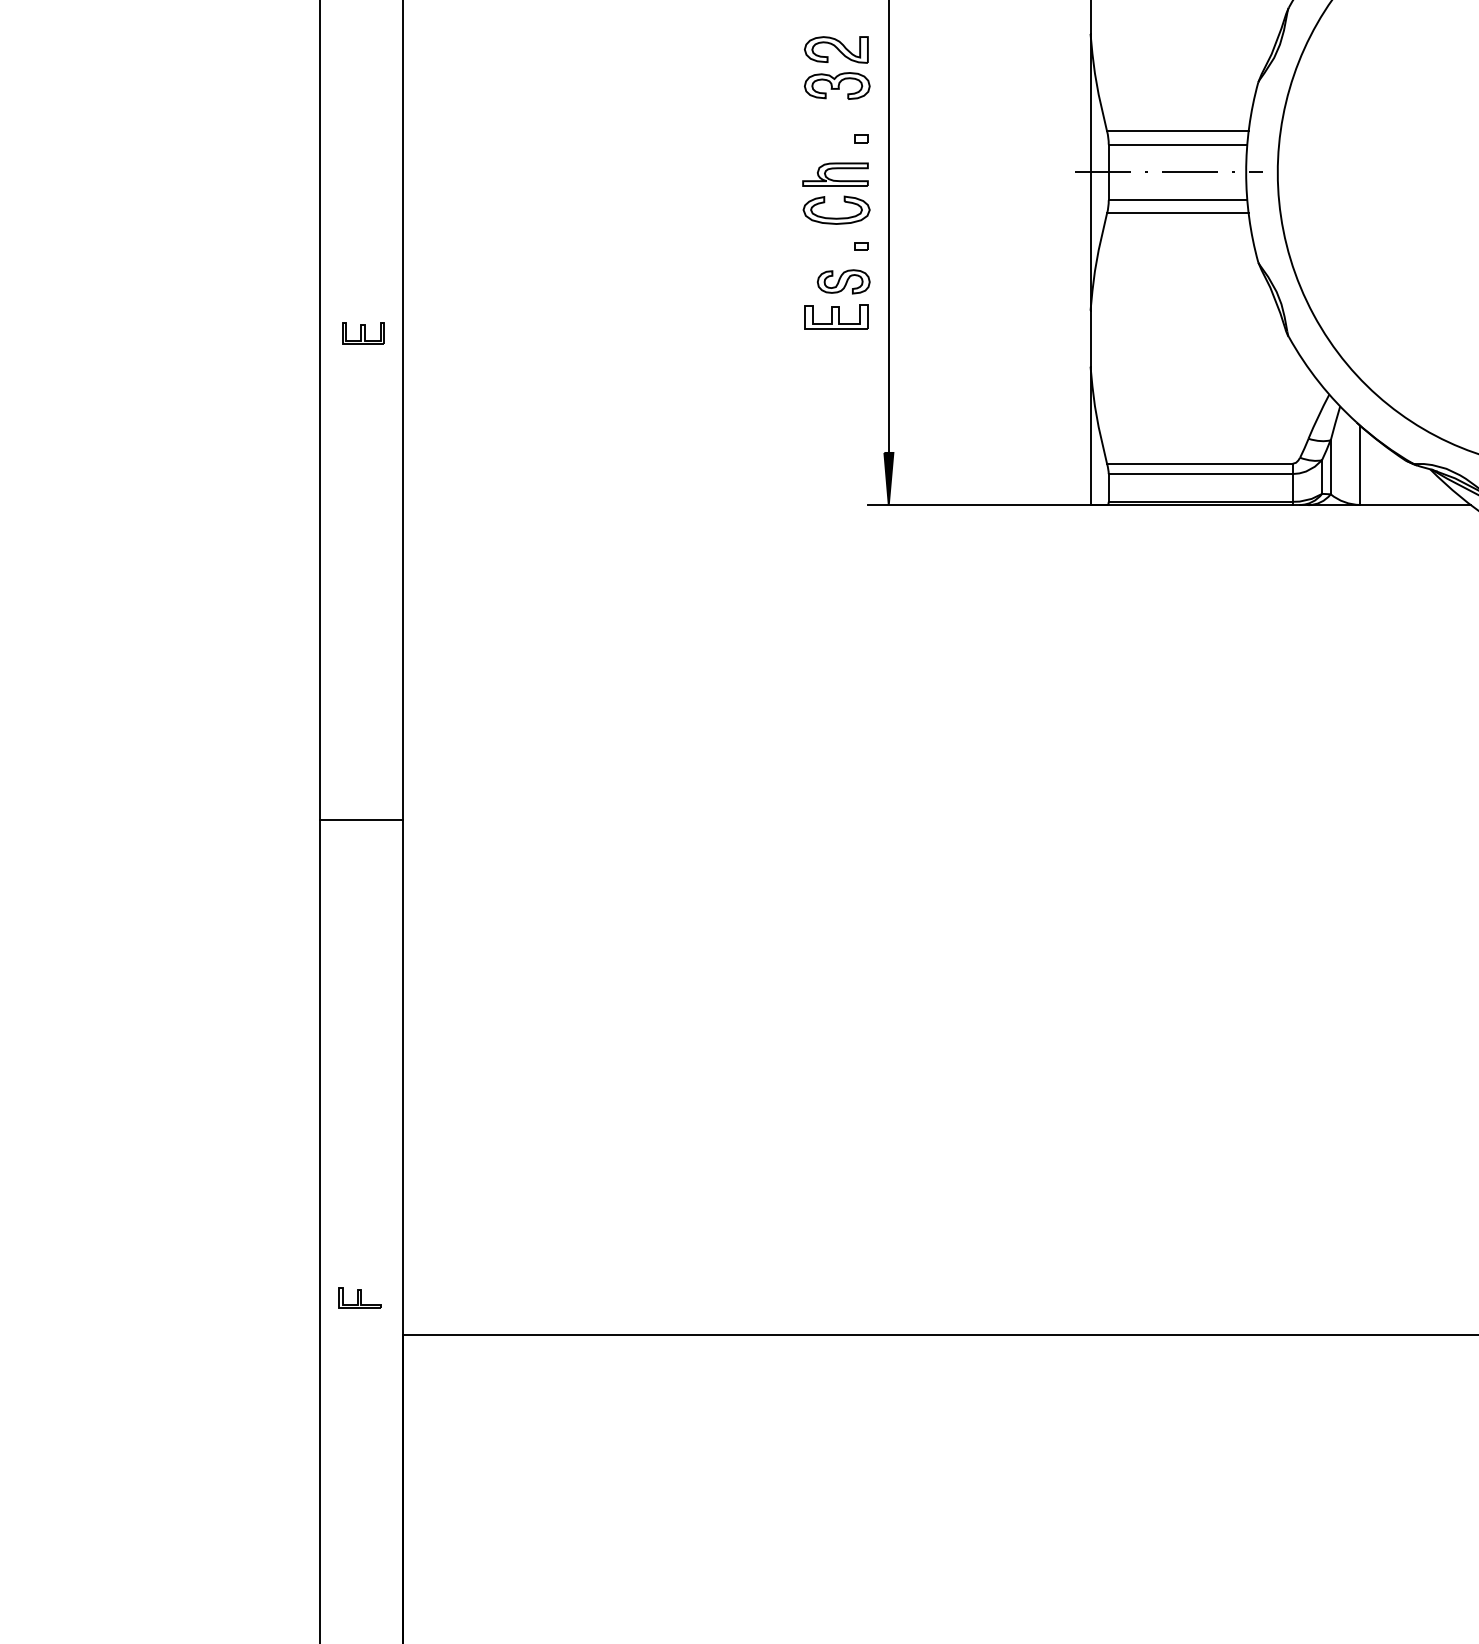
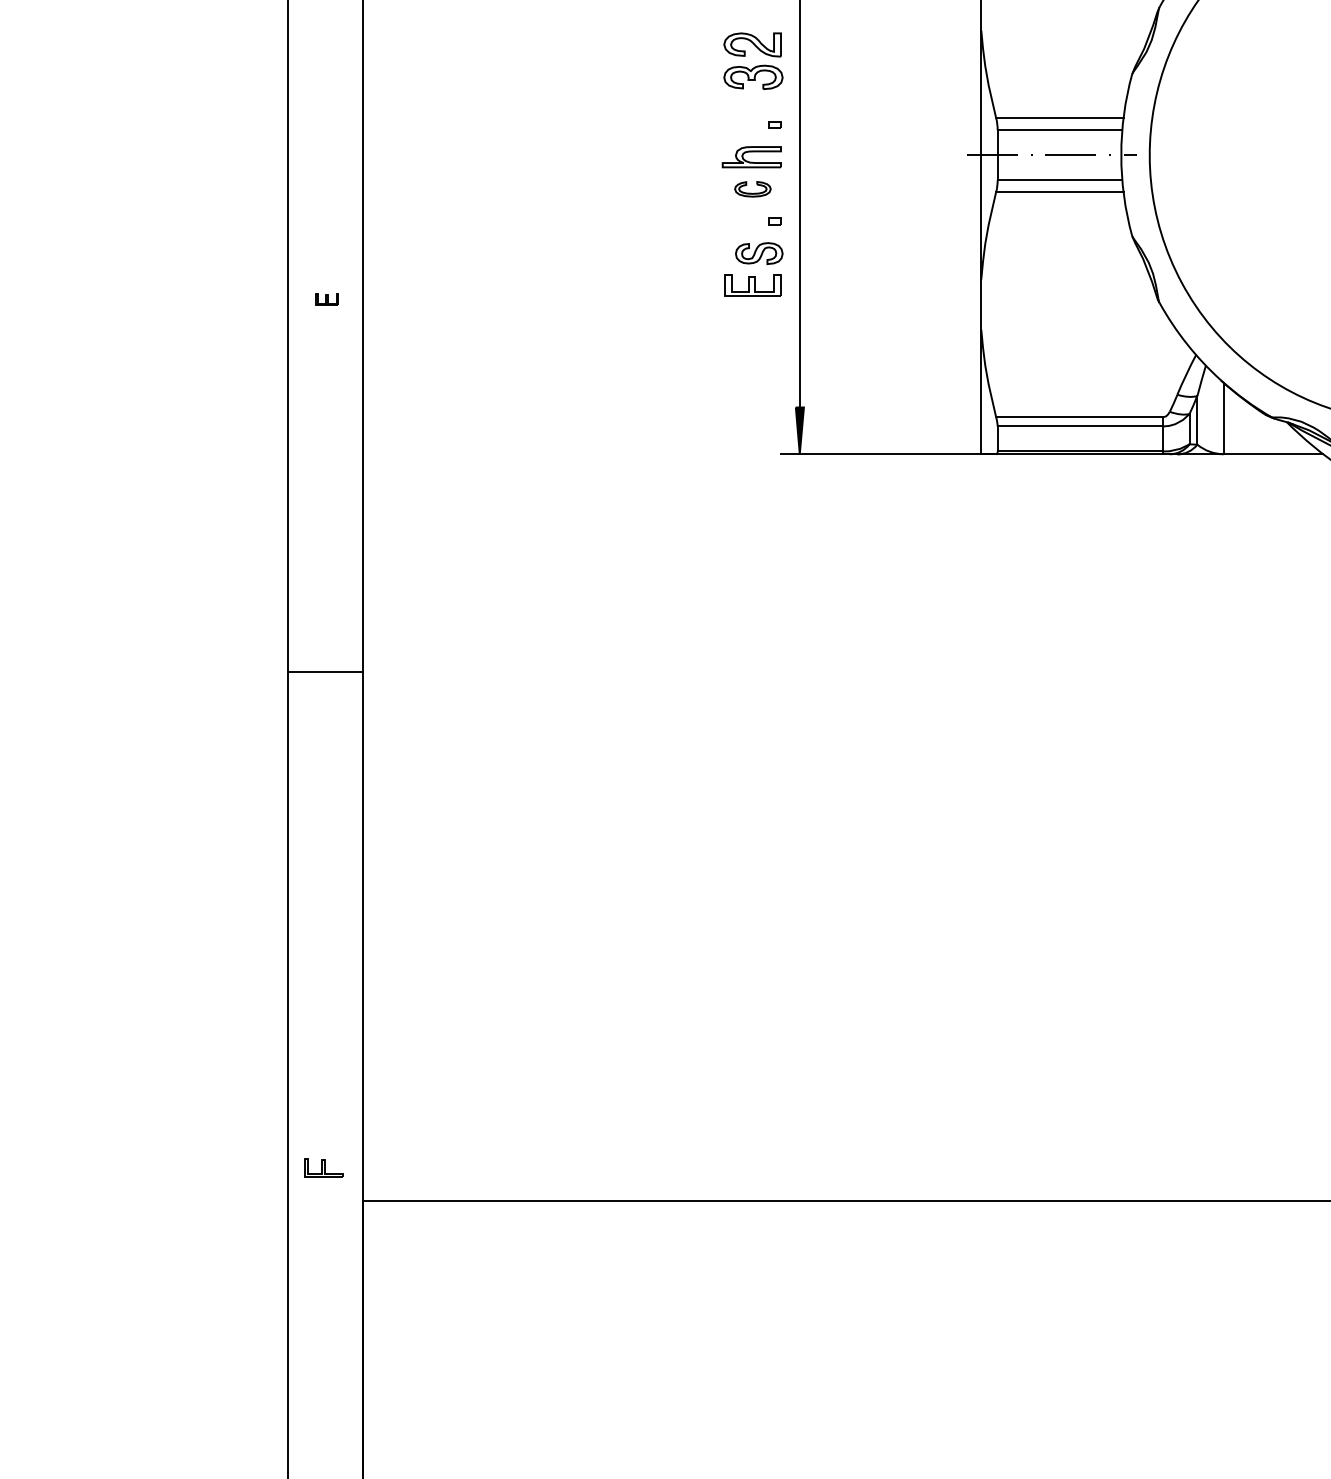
part: (836, 210) -> (752, 189), size x0.6
part: (362, 332) -> (326, 299), size x0.6
line: (361, 819) -> (325, 672), moved

